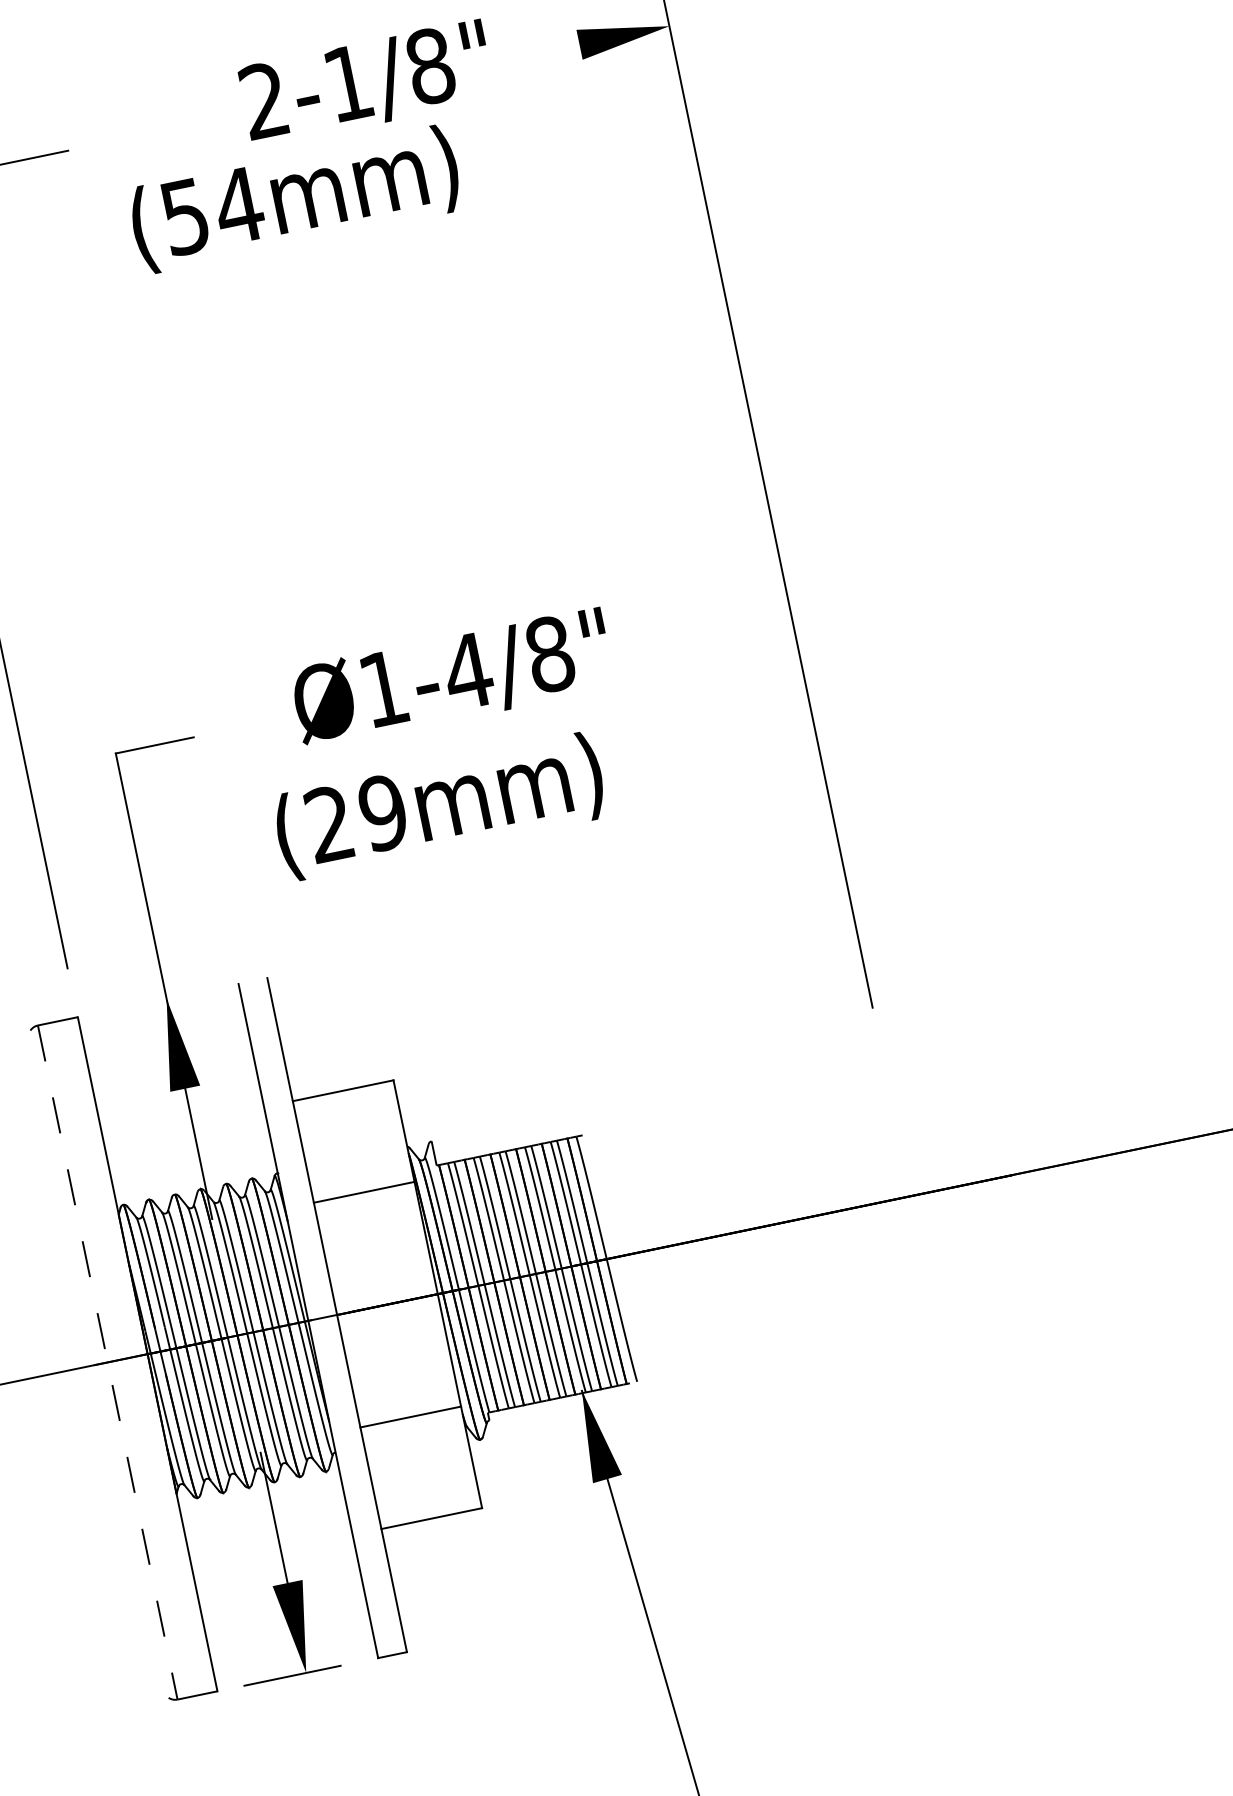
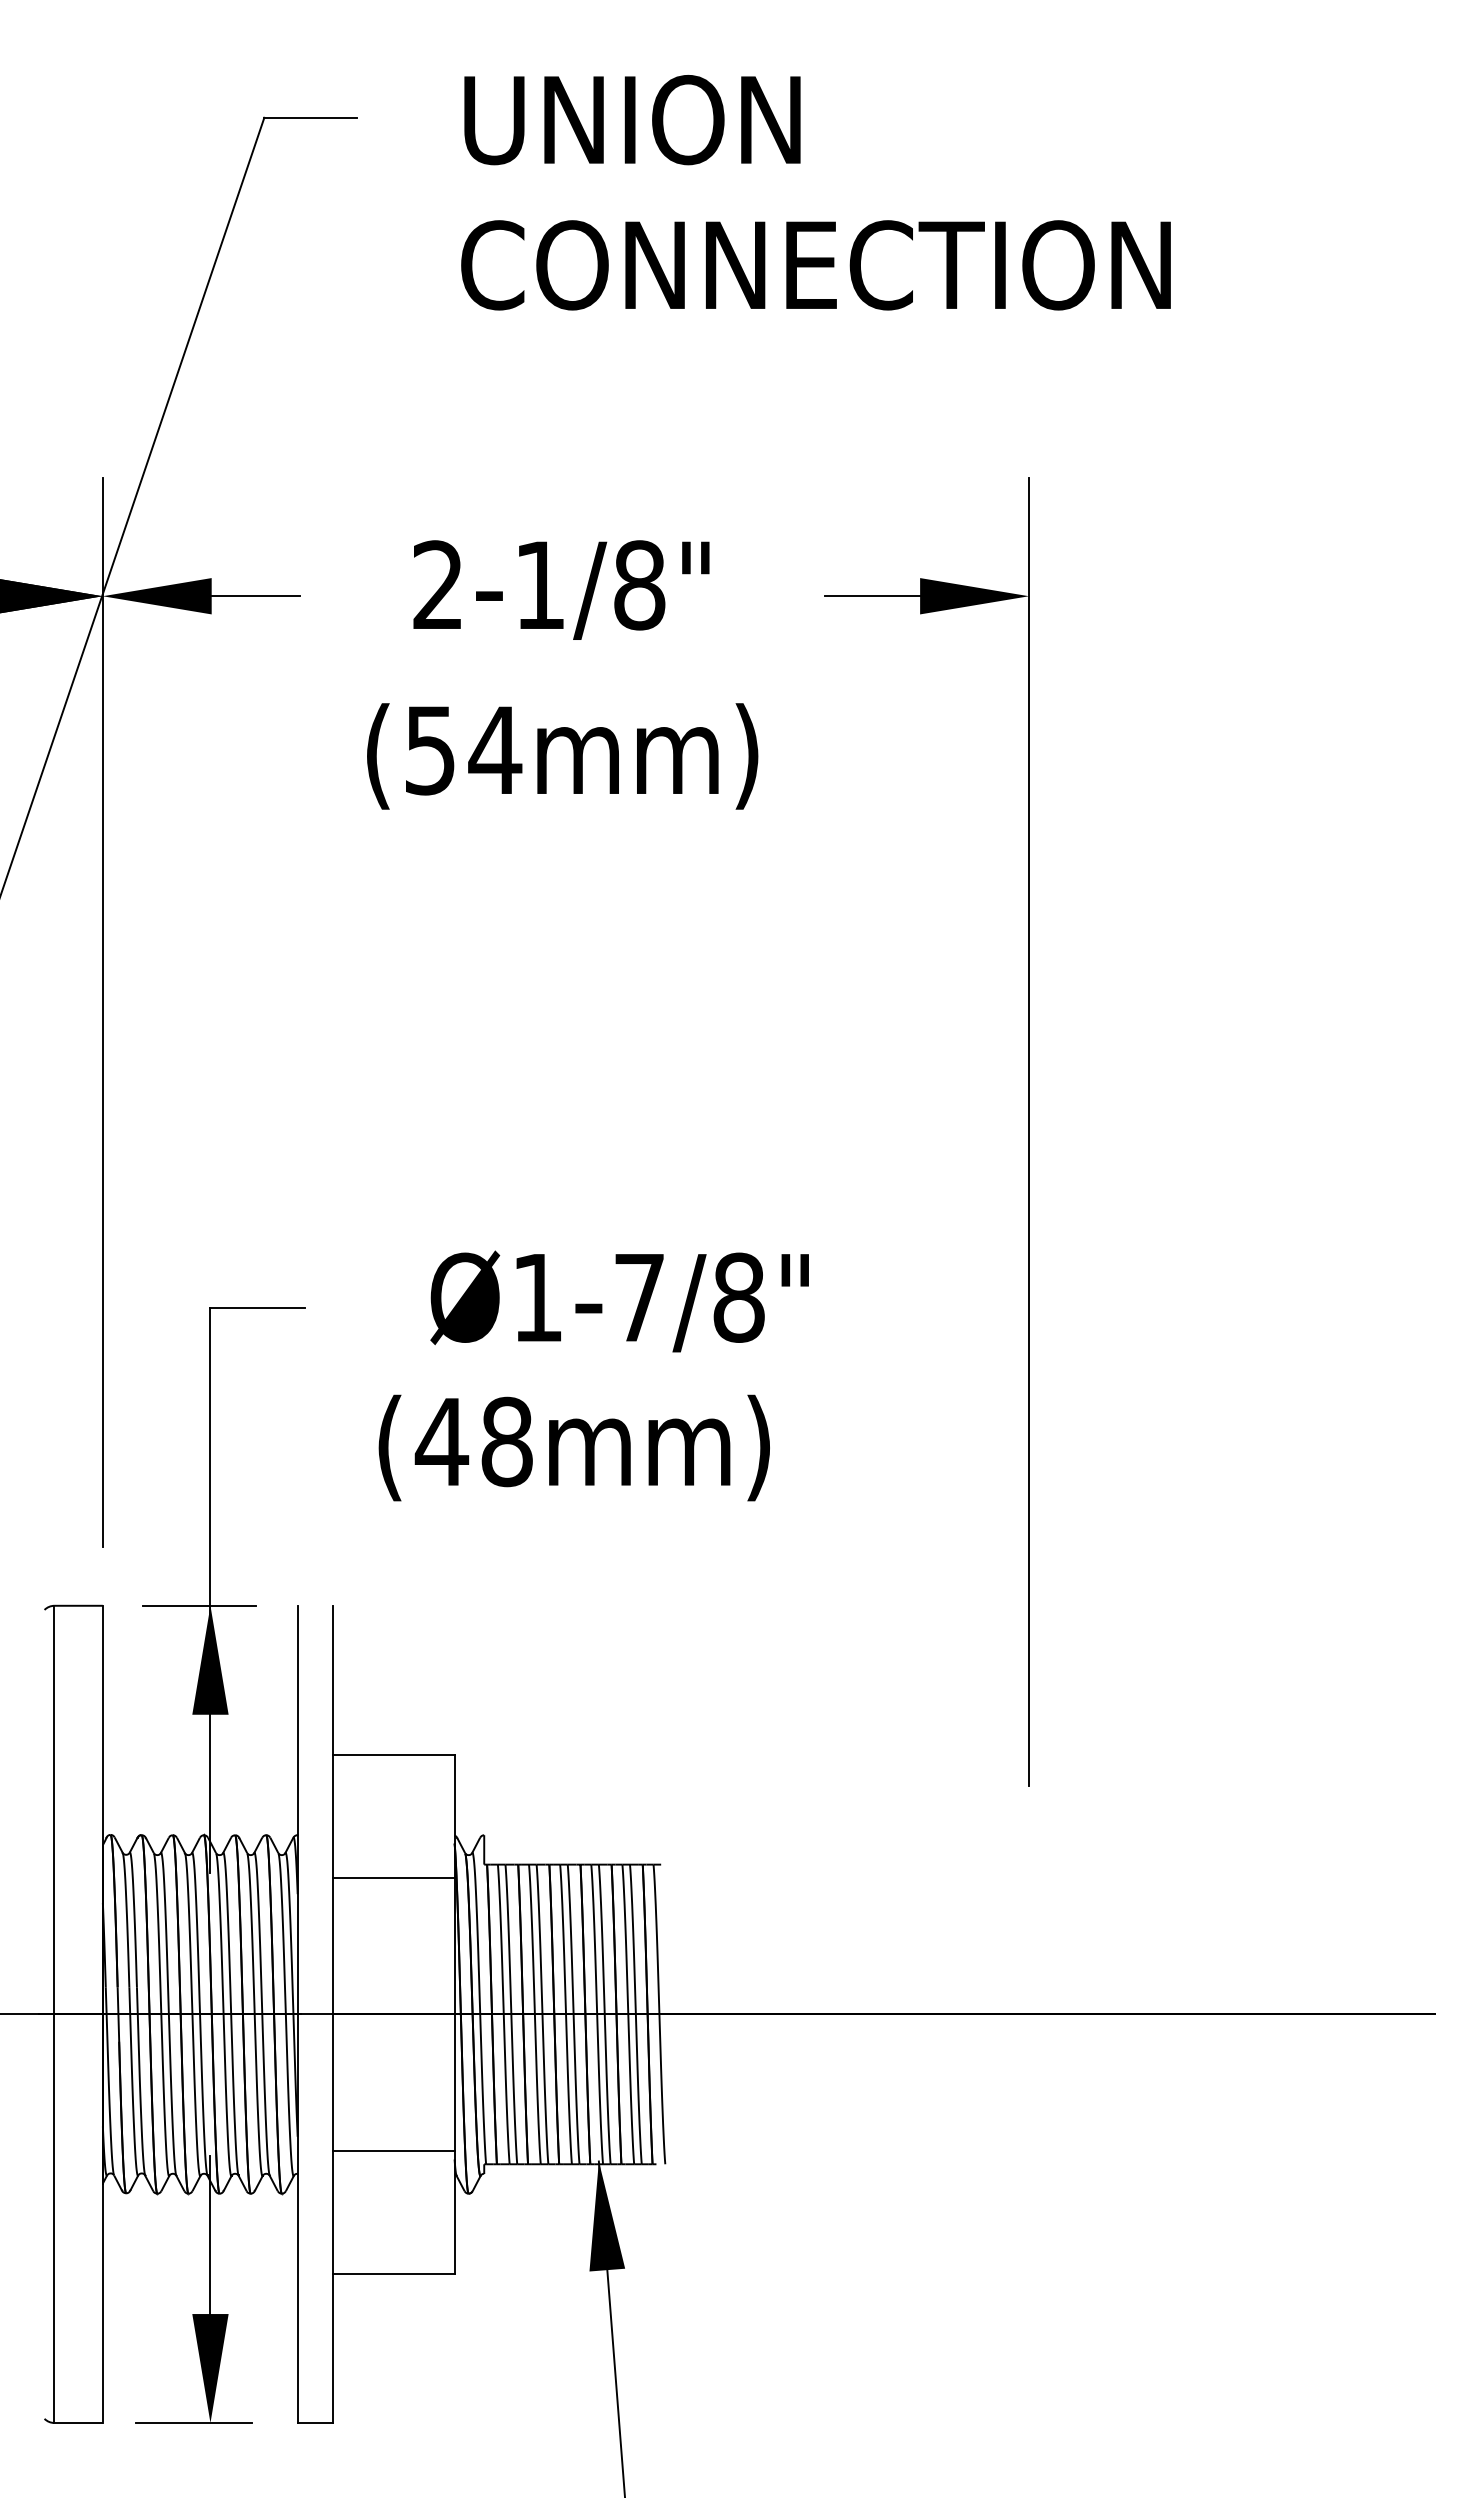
line: (540, 53) -> (872, 596), added
text: (366, 83) -> (561, 589), moved
text: (295, 199) -> (562, 756), moved
text: (467, 671) -> (639, 1297), Ø1-4/8" -> Ø1-7/8"
text: (355, 818) -> (473, 1441), (29mm) -> (48mm)
line: (157, 1000) -> (199, 1605), added
line: (107, 1362) -> (54, 2014), dashed -> solid

